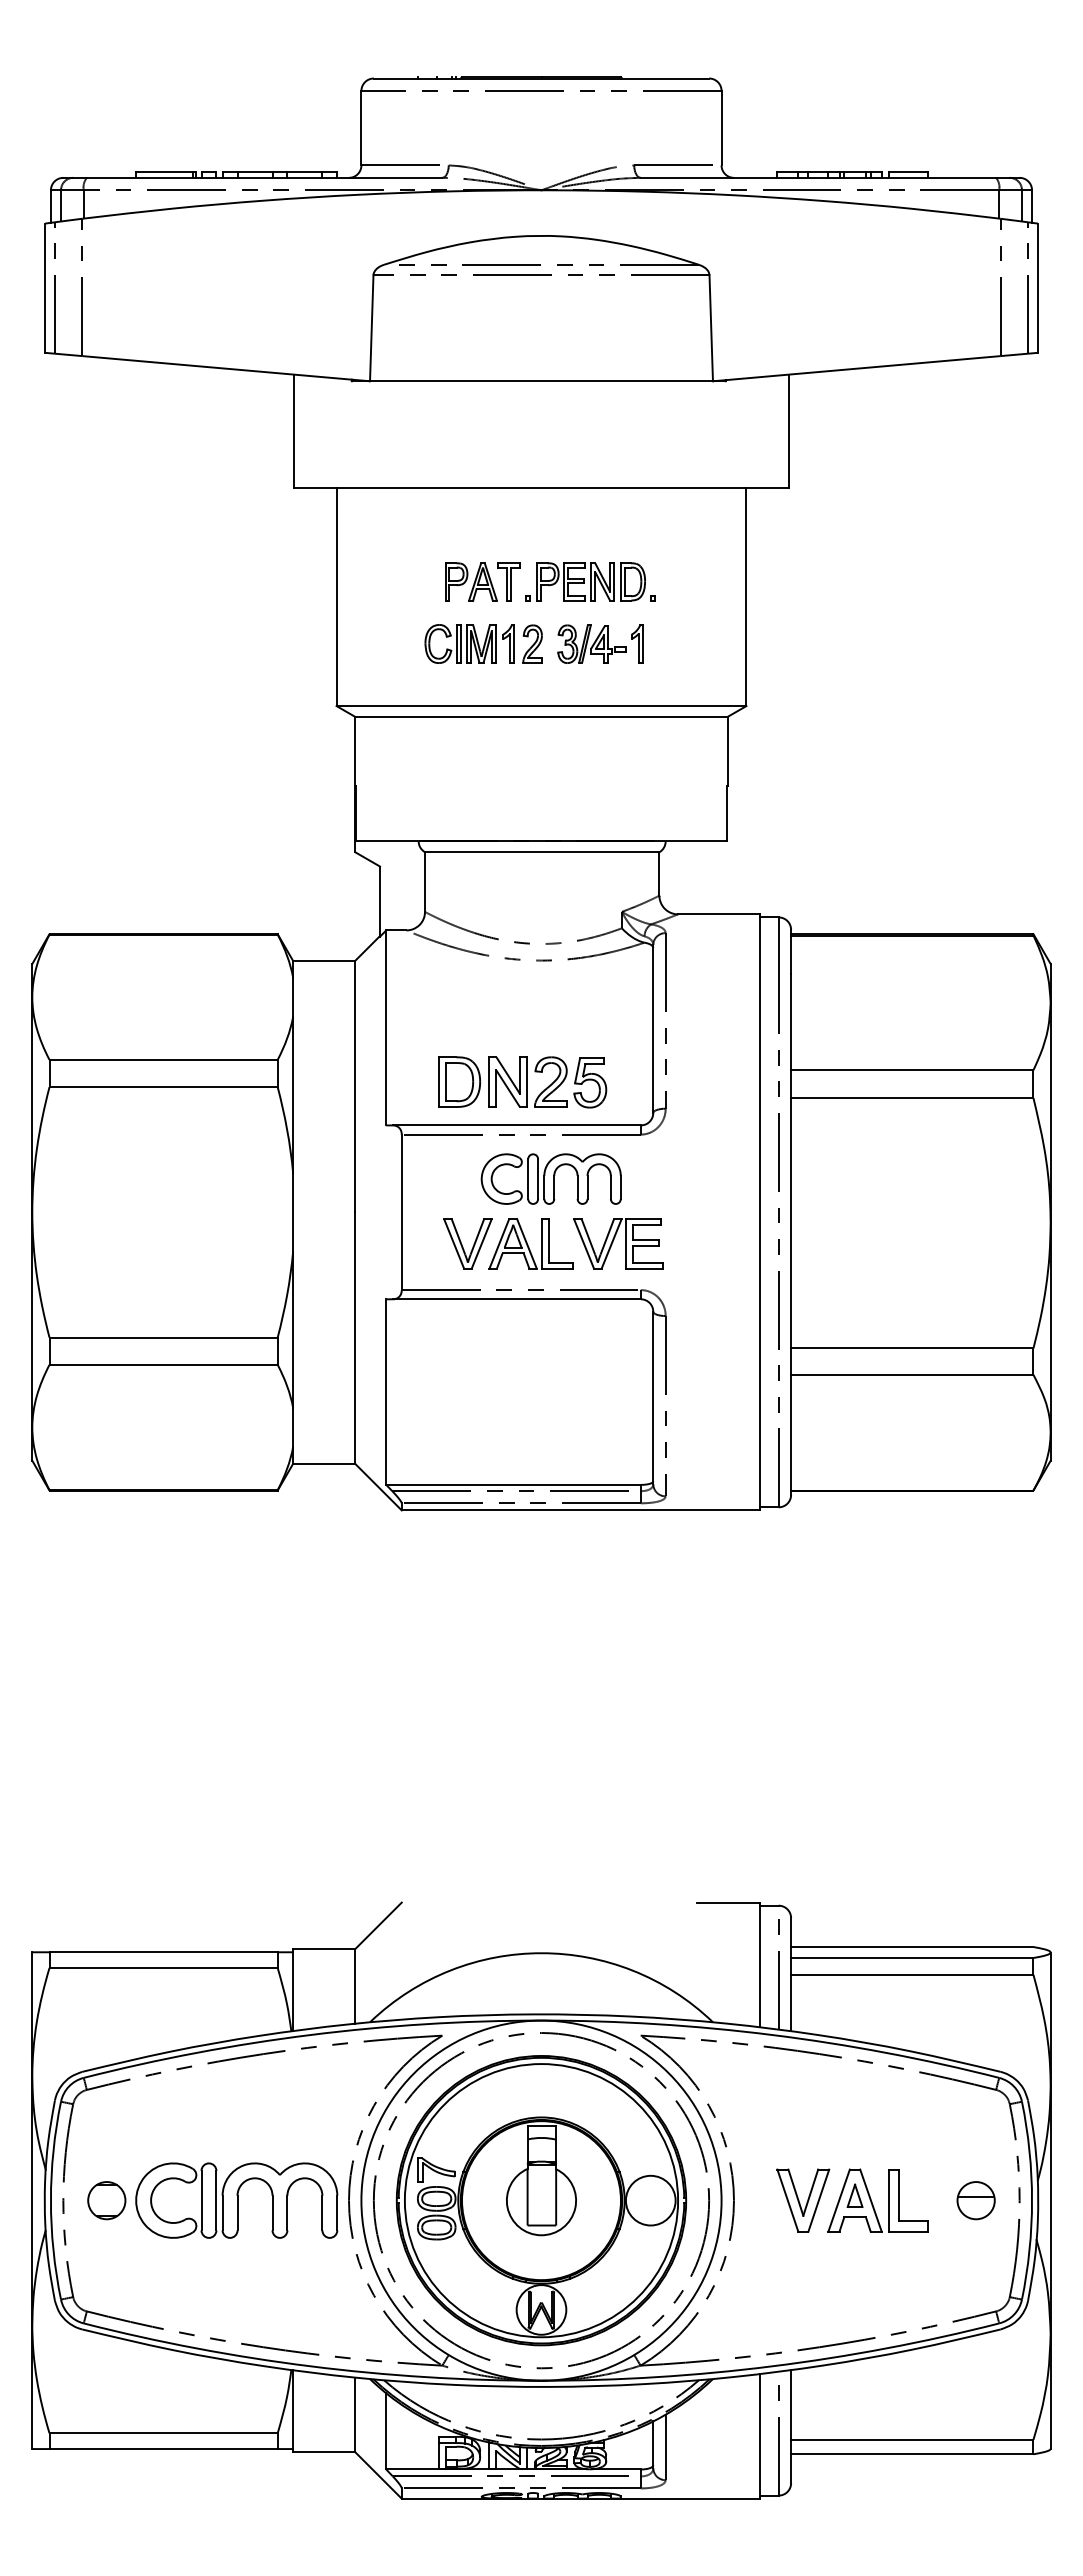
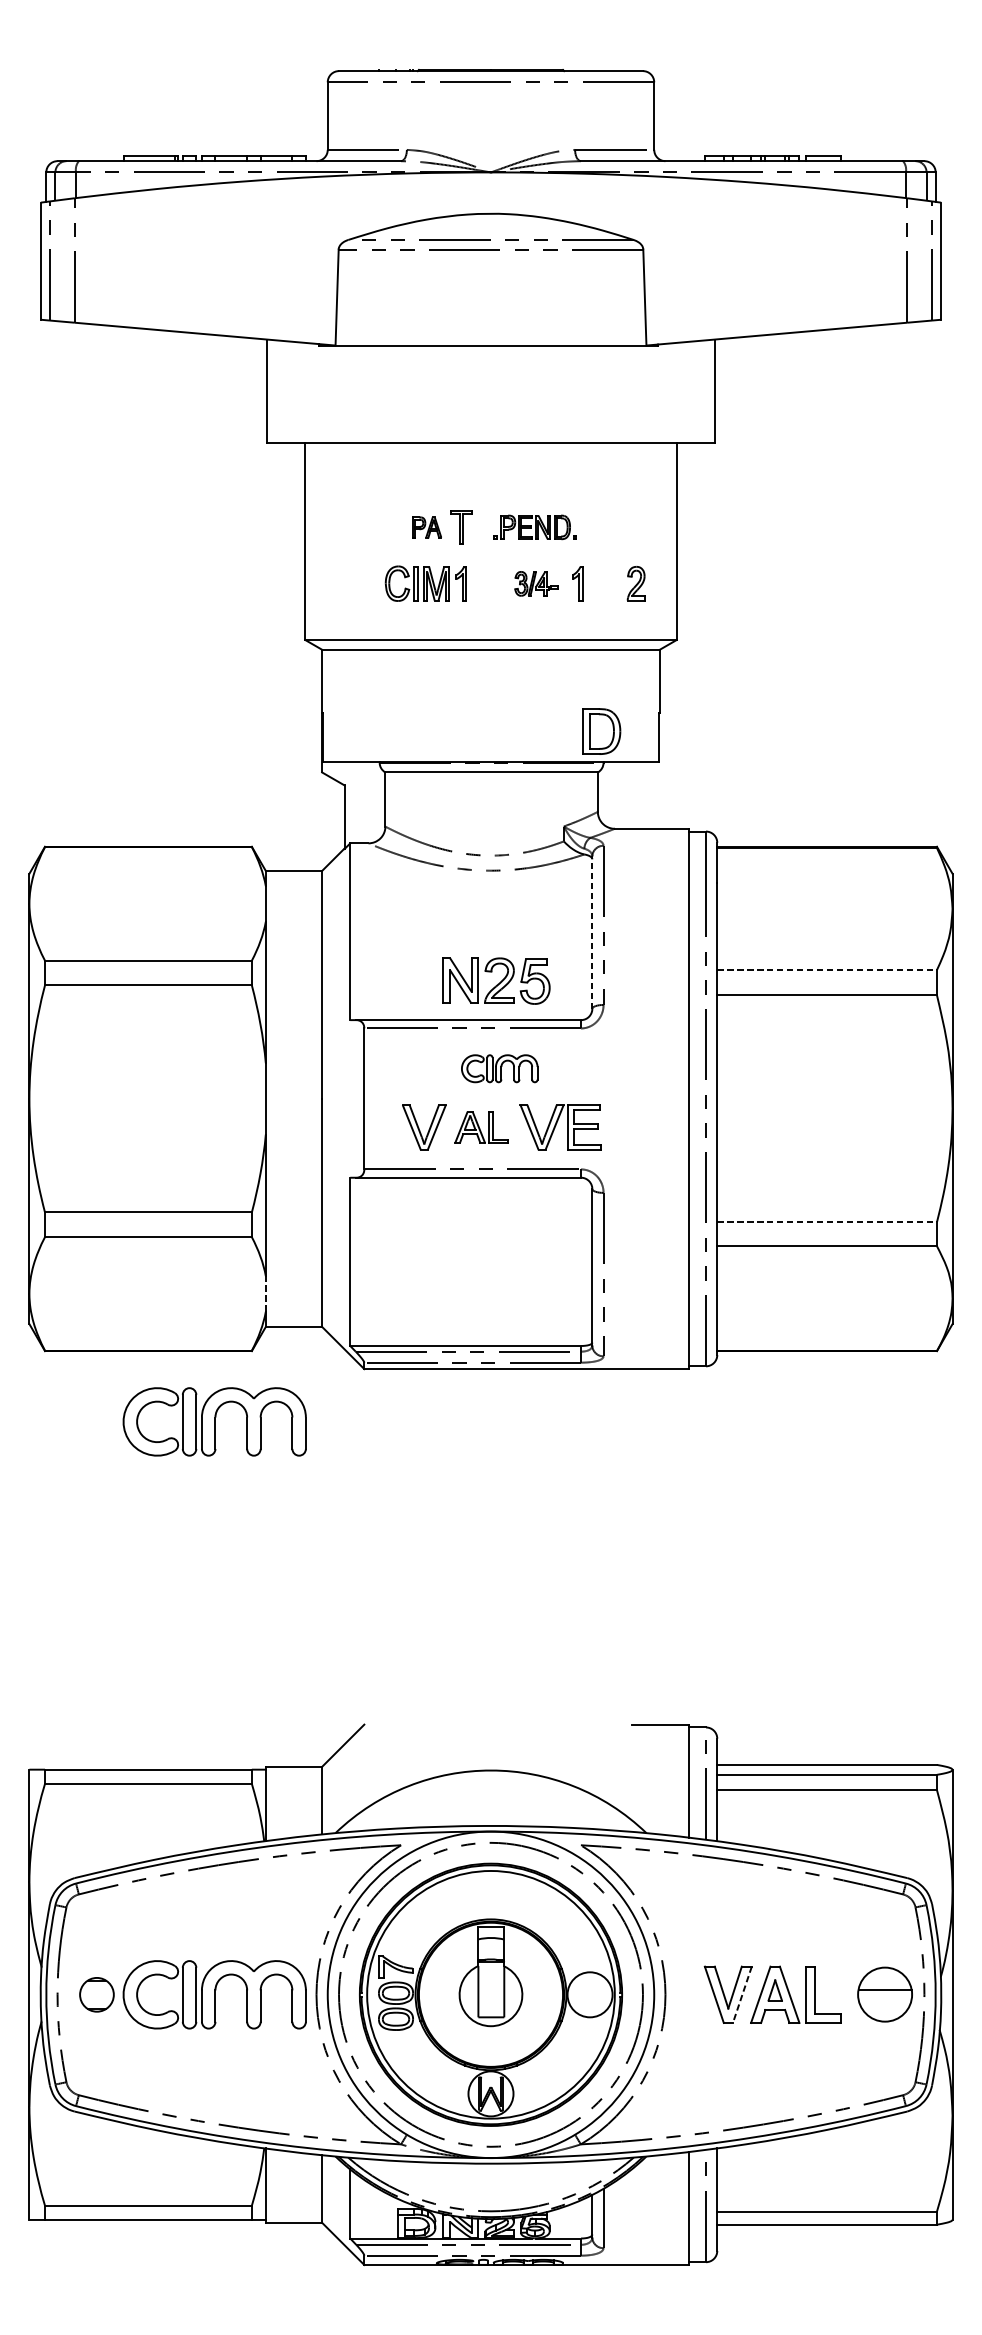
part: (471, 581) -> (427, 527), size x0.6
part: (590, 581) -> (535, 527), size x0.7
part: (532, 643) -> (636, 583), moved
part: (591, 643) -> (536, 583), size x0.7
line: (653, 1028) -> (592, 932), solid -> dashed
line: (912, 1070) -> (827, 970), solid -> dashed
part: (459, 1081) -> (601, 731), moved
part: (550, 1178) -> (499, 1068), size x0.6
part: (530, 1243) -> (481, 1127), size x0.7
line: (912, 1348) -> (827, 1222), solid -> dashed
line: (293, 1427) -> (266, 1293), solid -> dashed
part: (236, 1568) -> (214, 1421), added
line: (818, 2200) -> (742, 1994), solid -> dashed
part: (975, 2200) -> (884, 1994), size x1.6

